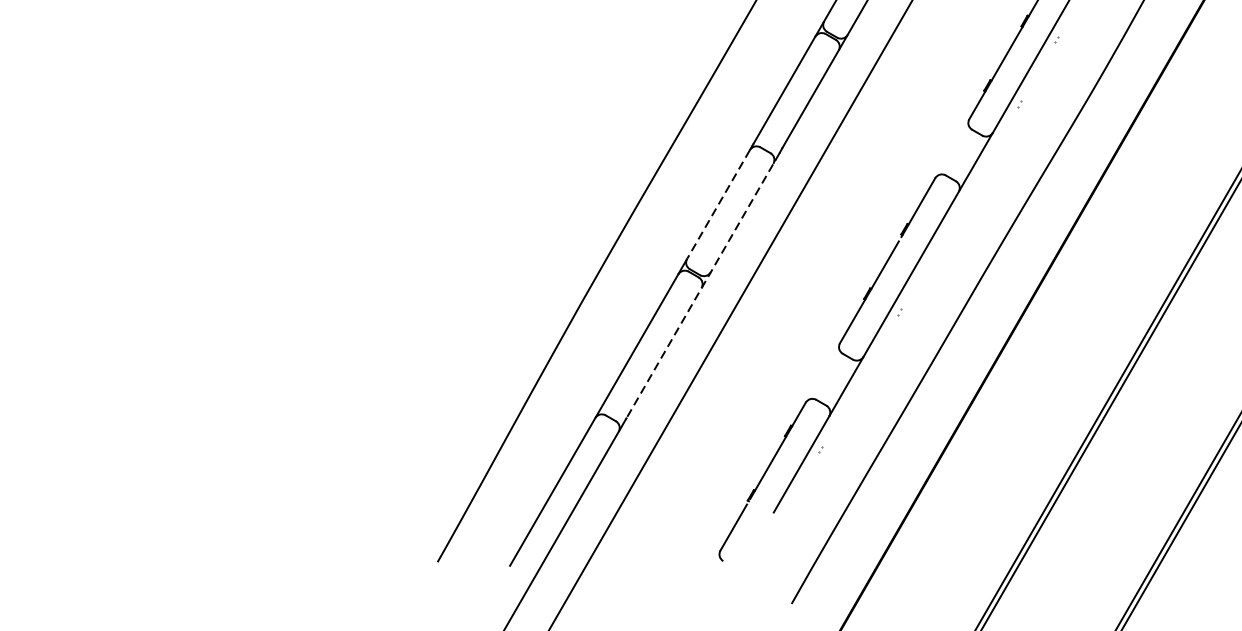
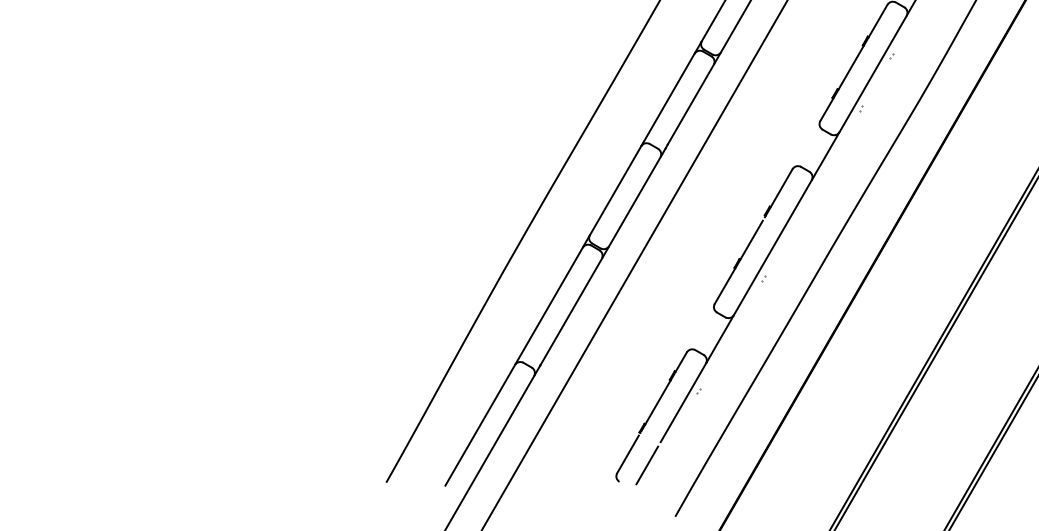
line: (718, 205) -> (615, 191), dashed -> solid
line: (702, 286) -> (602, 257), dashed -> solid
line: (757, 541) -> (647, 465), added

